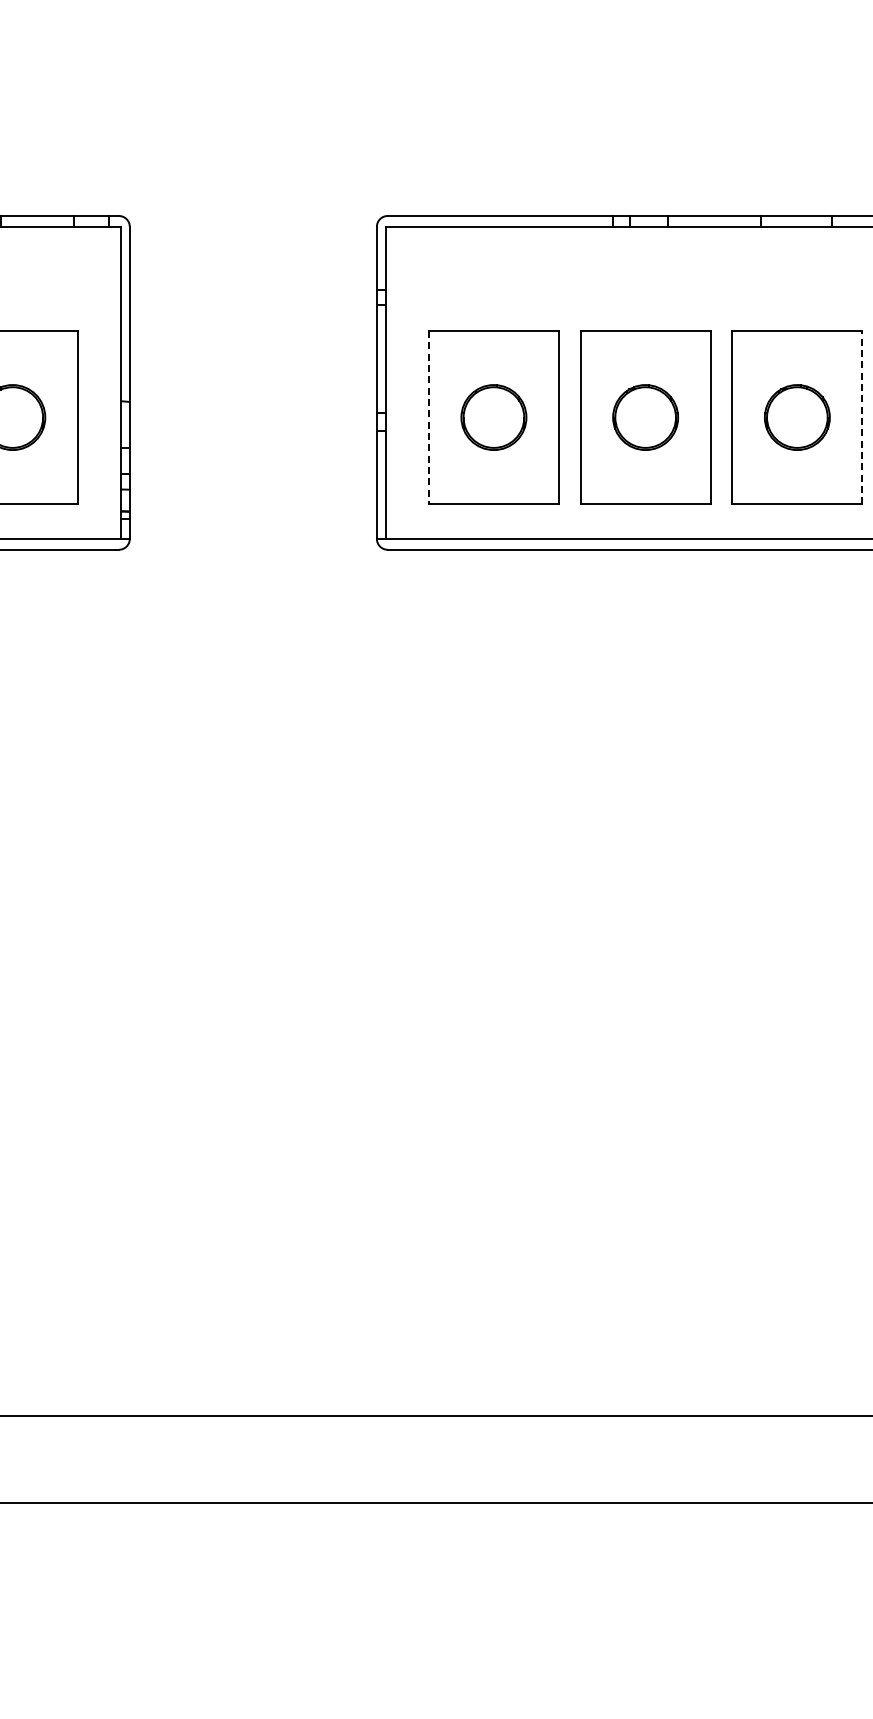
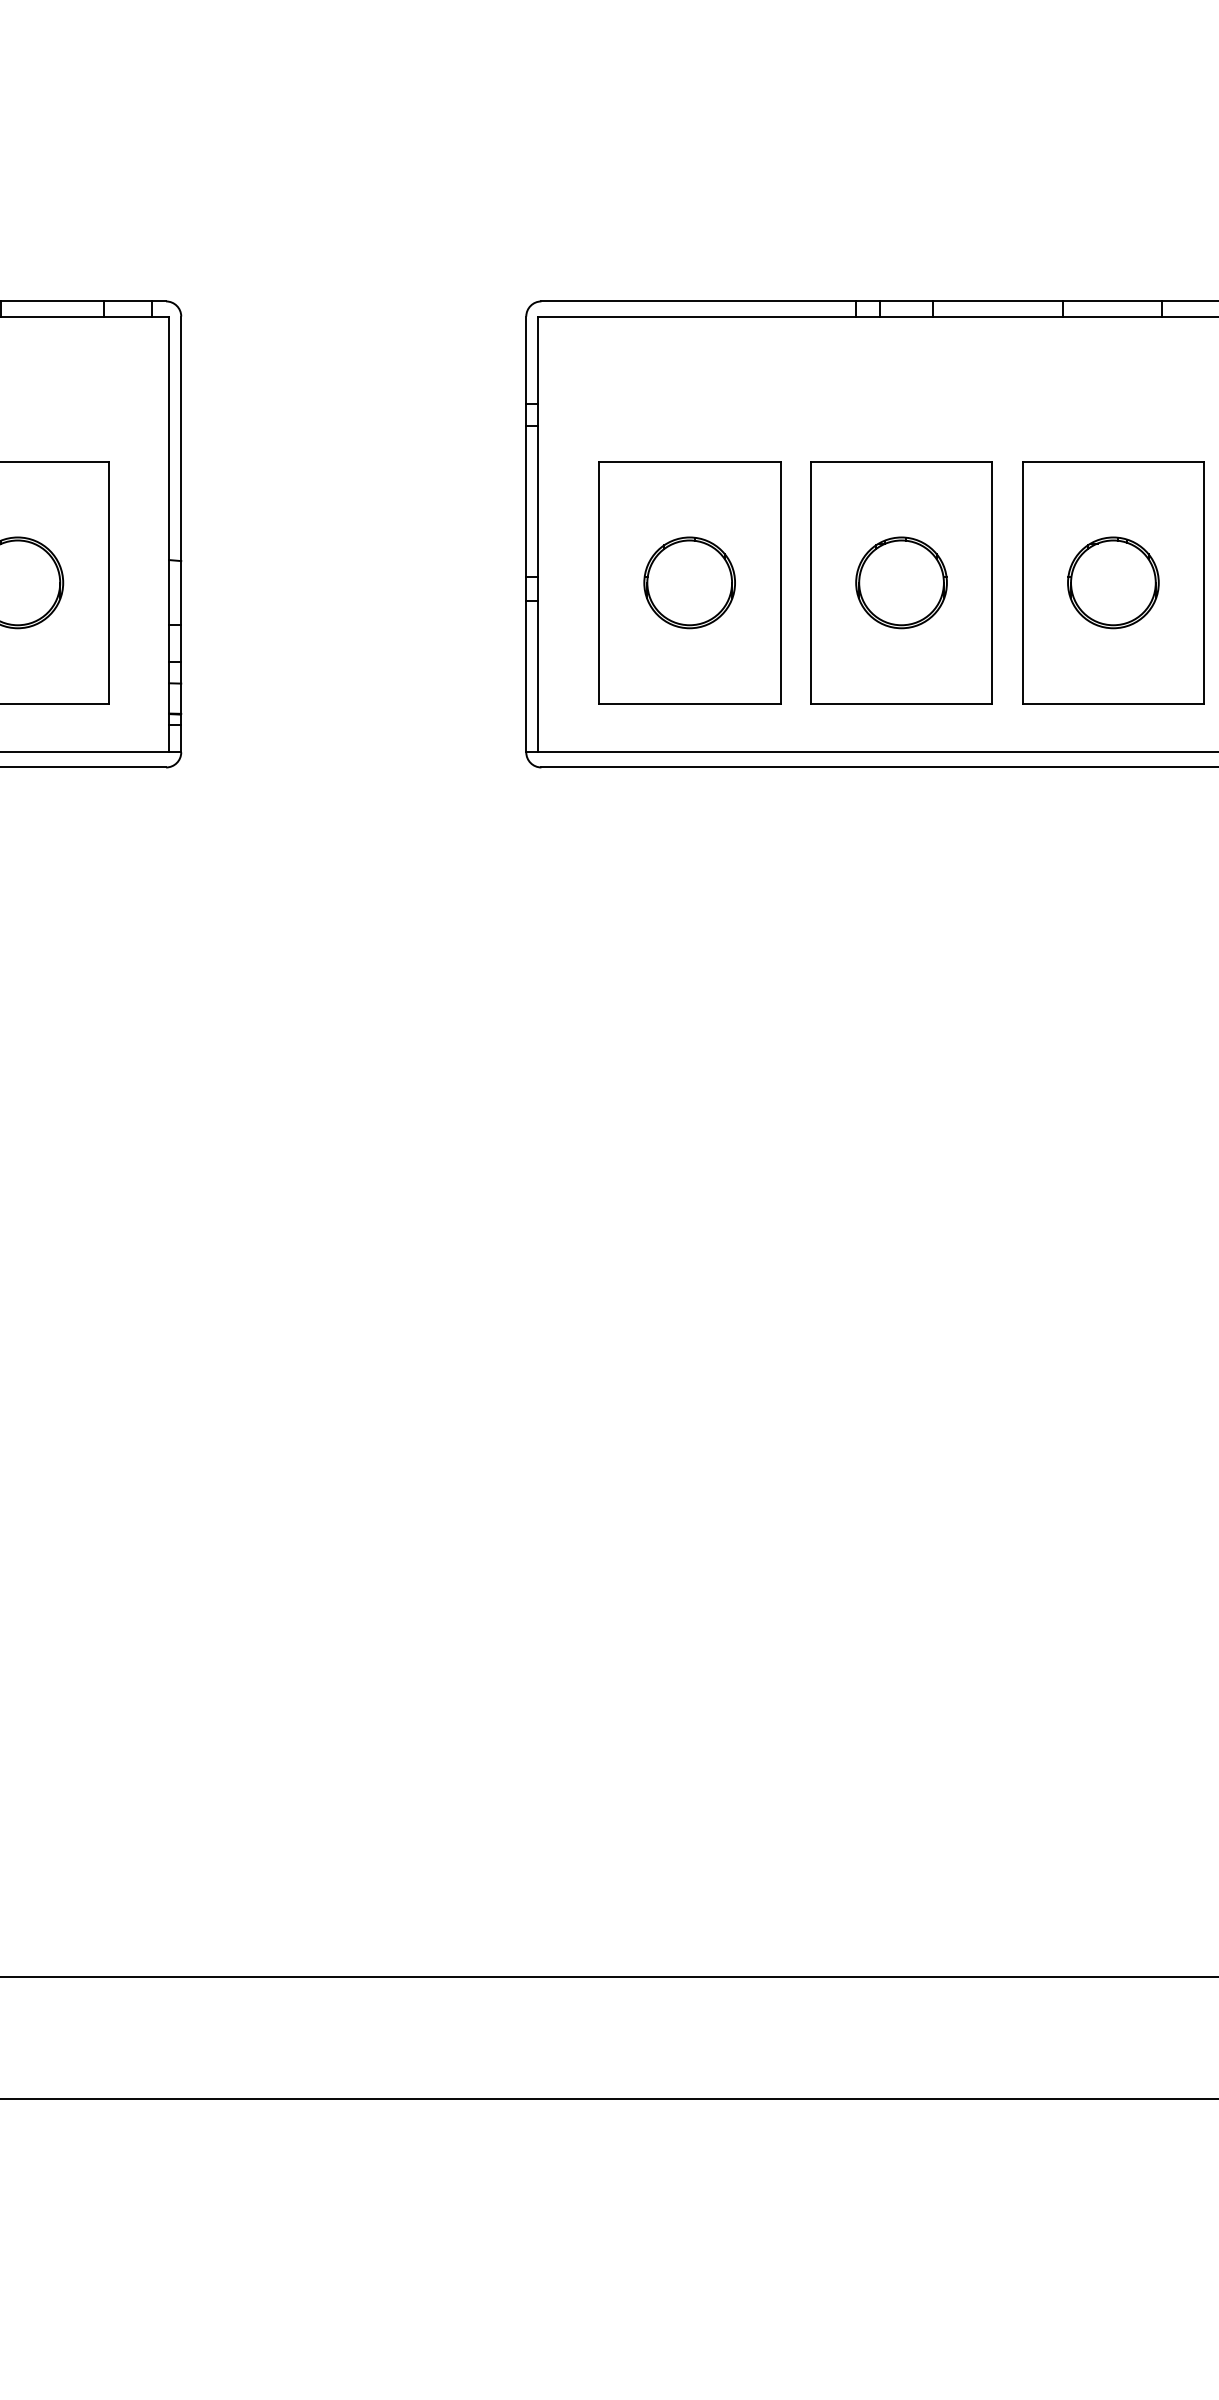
line: (428, 417) -> (598, 582), dashed -> solid
line: (862, 417) -> (1204, 582), dashed -> solid

